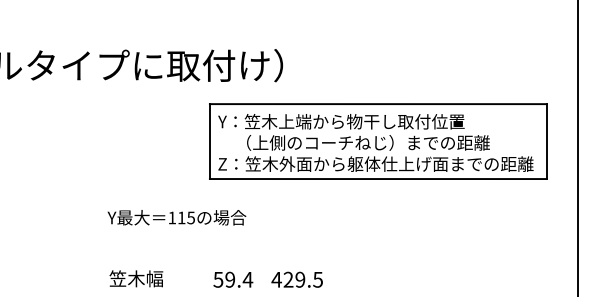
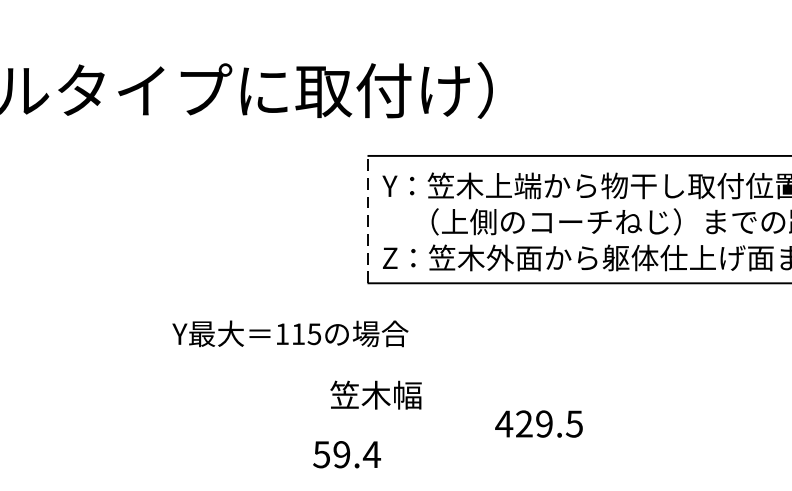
line: (209, 141) -> (367, 219), solid -> dashed
text: (176, 217) -> (289, 333), moved
text: (136, 278) -> (376, 394), moved
text: (233, 279) -> (347, 454), moved
text: (296, 279) -> (537, 423), moved

